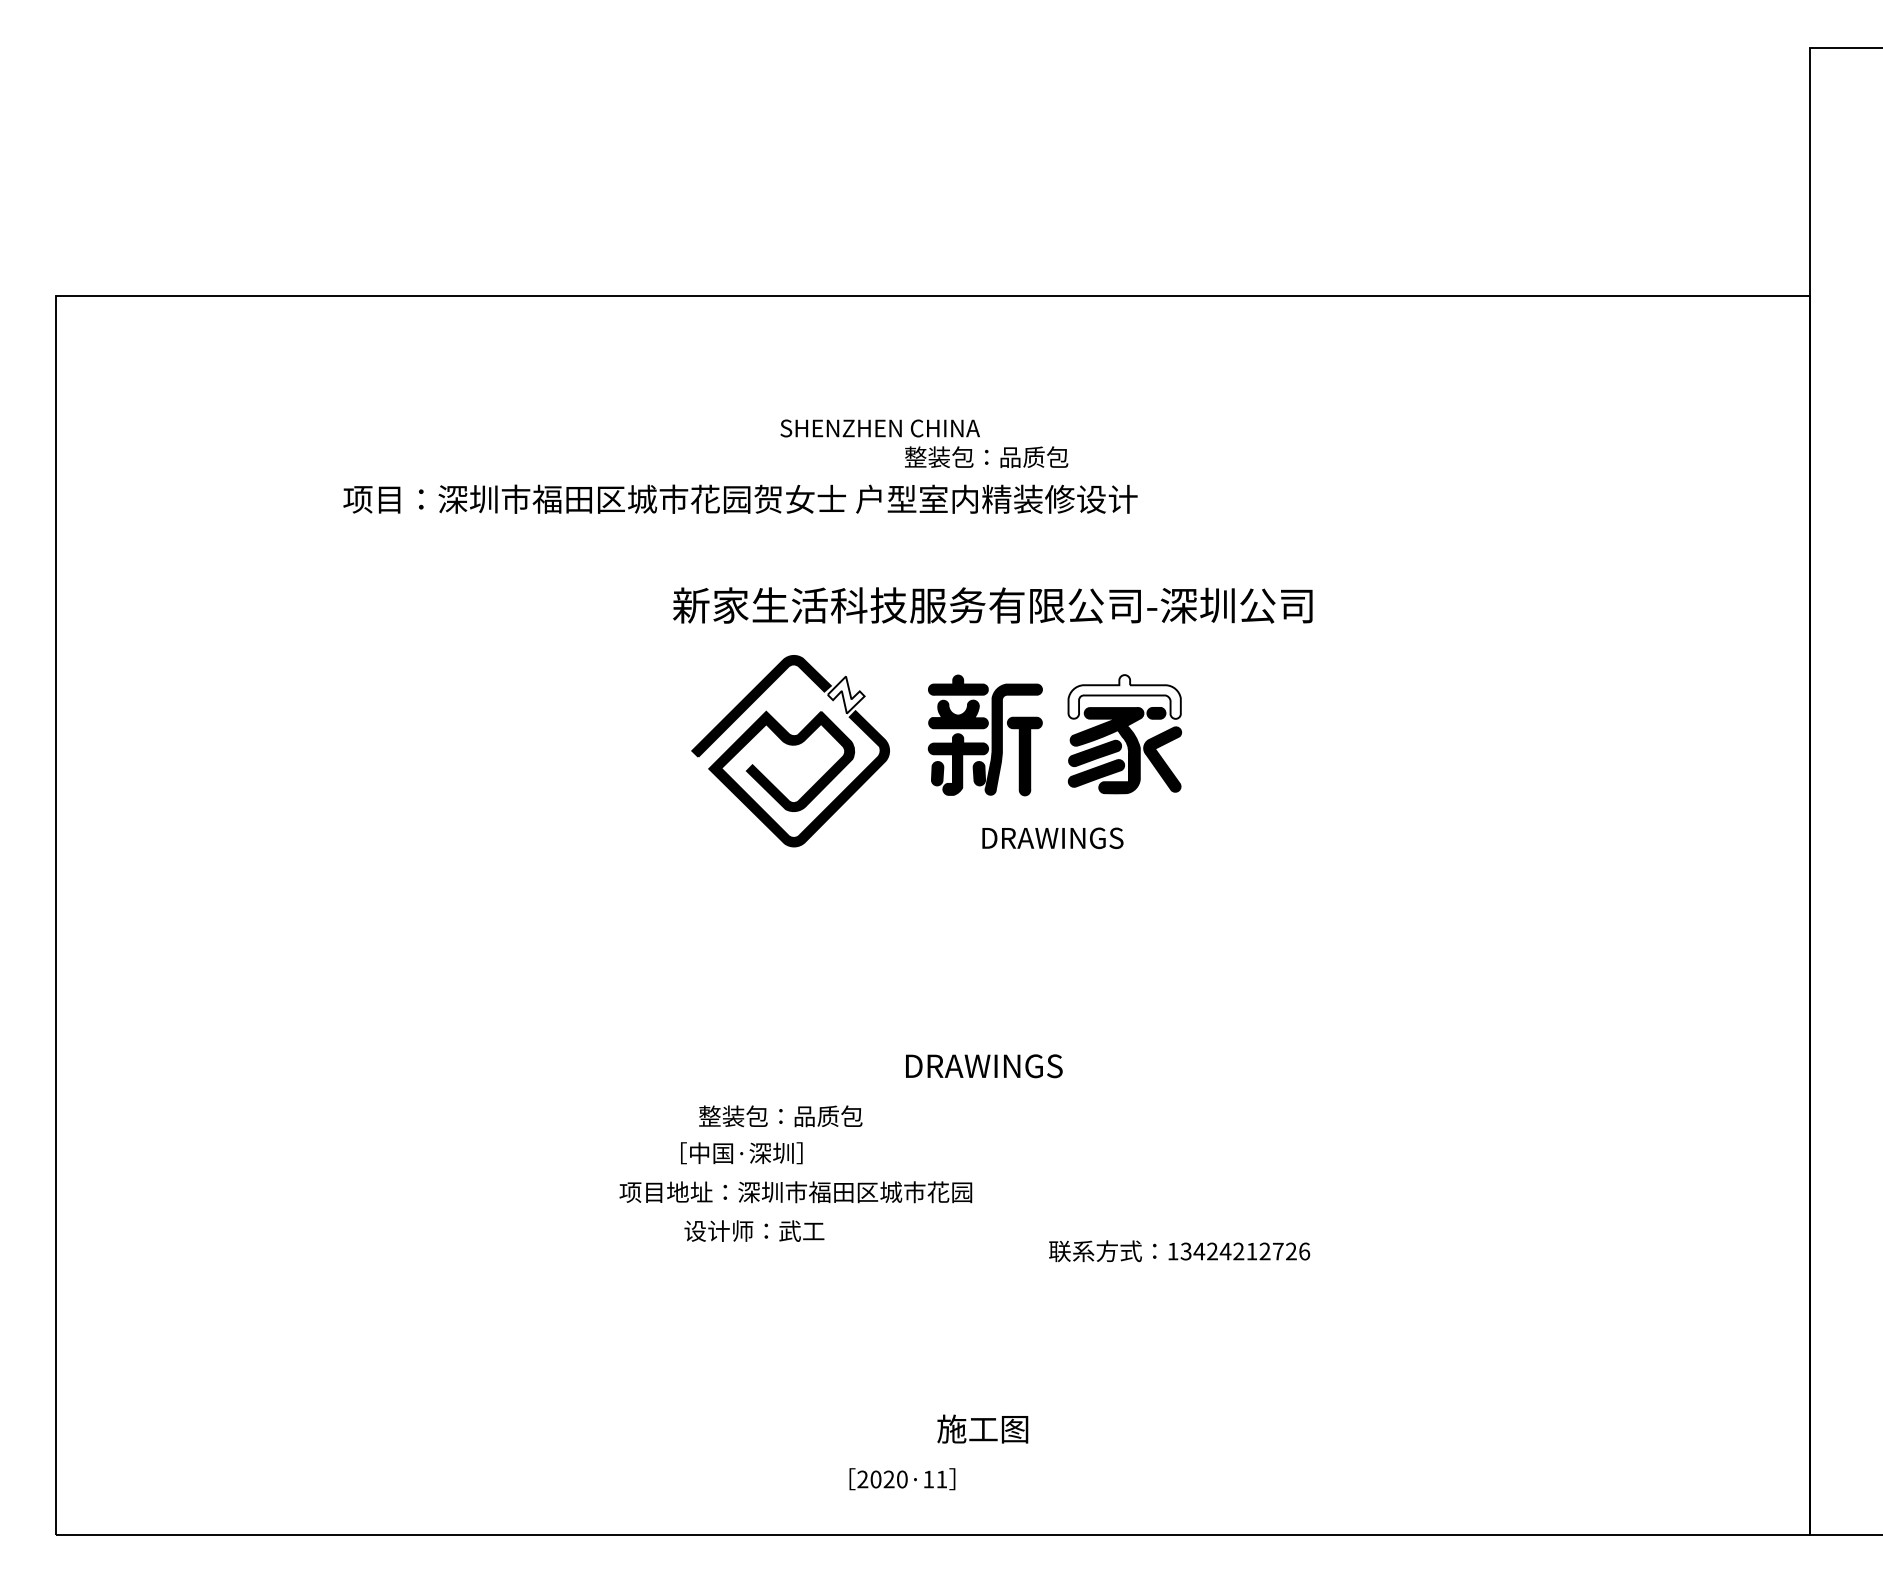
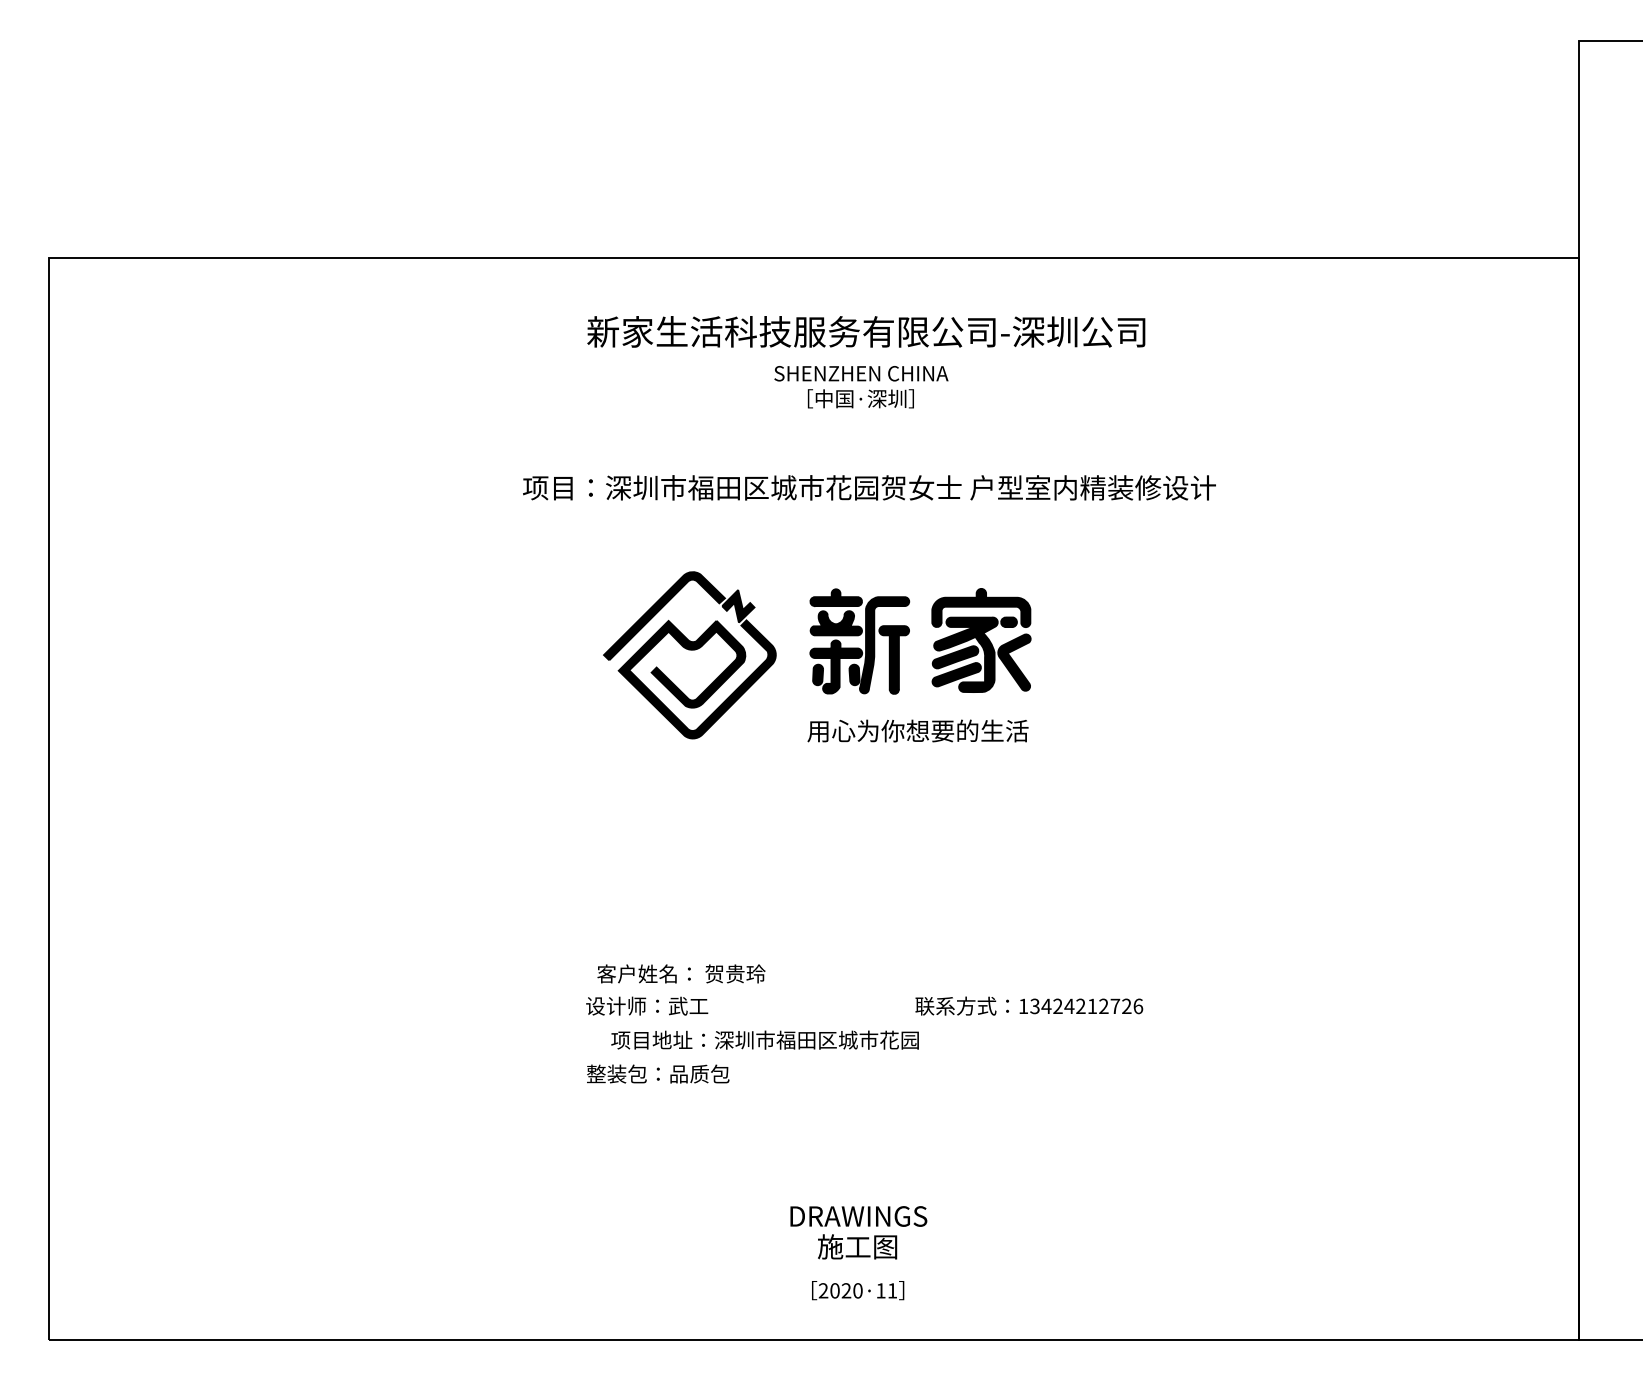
text: (879, 428) -> (860, 373), moved
text: (986, 457) -> (860, 399), 整装包：品质包 -> ［中国·深圳］
text: (740, 498) -> (869, 487), moved
text: (992, 605) -> (866, 331), moved
fill: (845, 694) -> (737, 605), added
fill: (1124, 696) -> (981, 607), added
text: (1051, 837) -> (917, 730), DRAWINGS -> 用心为你想要的生活
text: (984, 1066) -> (859, 1216), moved
text: (780, 1116) -> (681, 974), 整装包：品质包 -> 客户姓名： 贺贵玲
text: (741, 1153) -> (646, 1006), ［中国·深圳］ -> 设计师：武工
text: (795, 1192) -> (764, 1040), moved
text: (754, 1230) -> (658, 1073), 设计师：武工 -> 整装包：品质包
text: (1179, 1251) -> (1029, 1006), moved
text: (902, 1479) -> (858, 1290), moved

